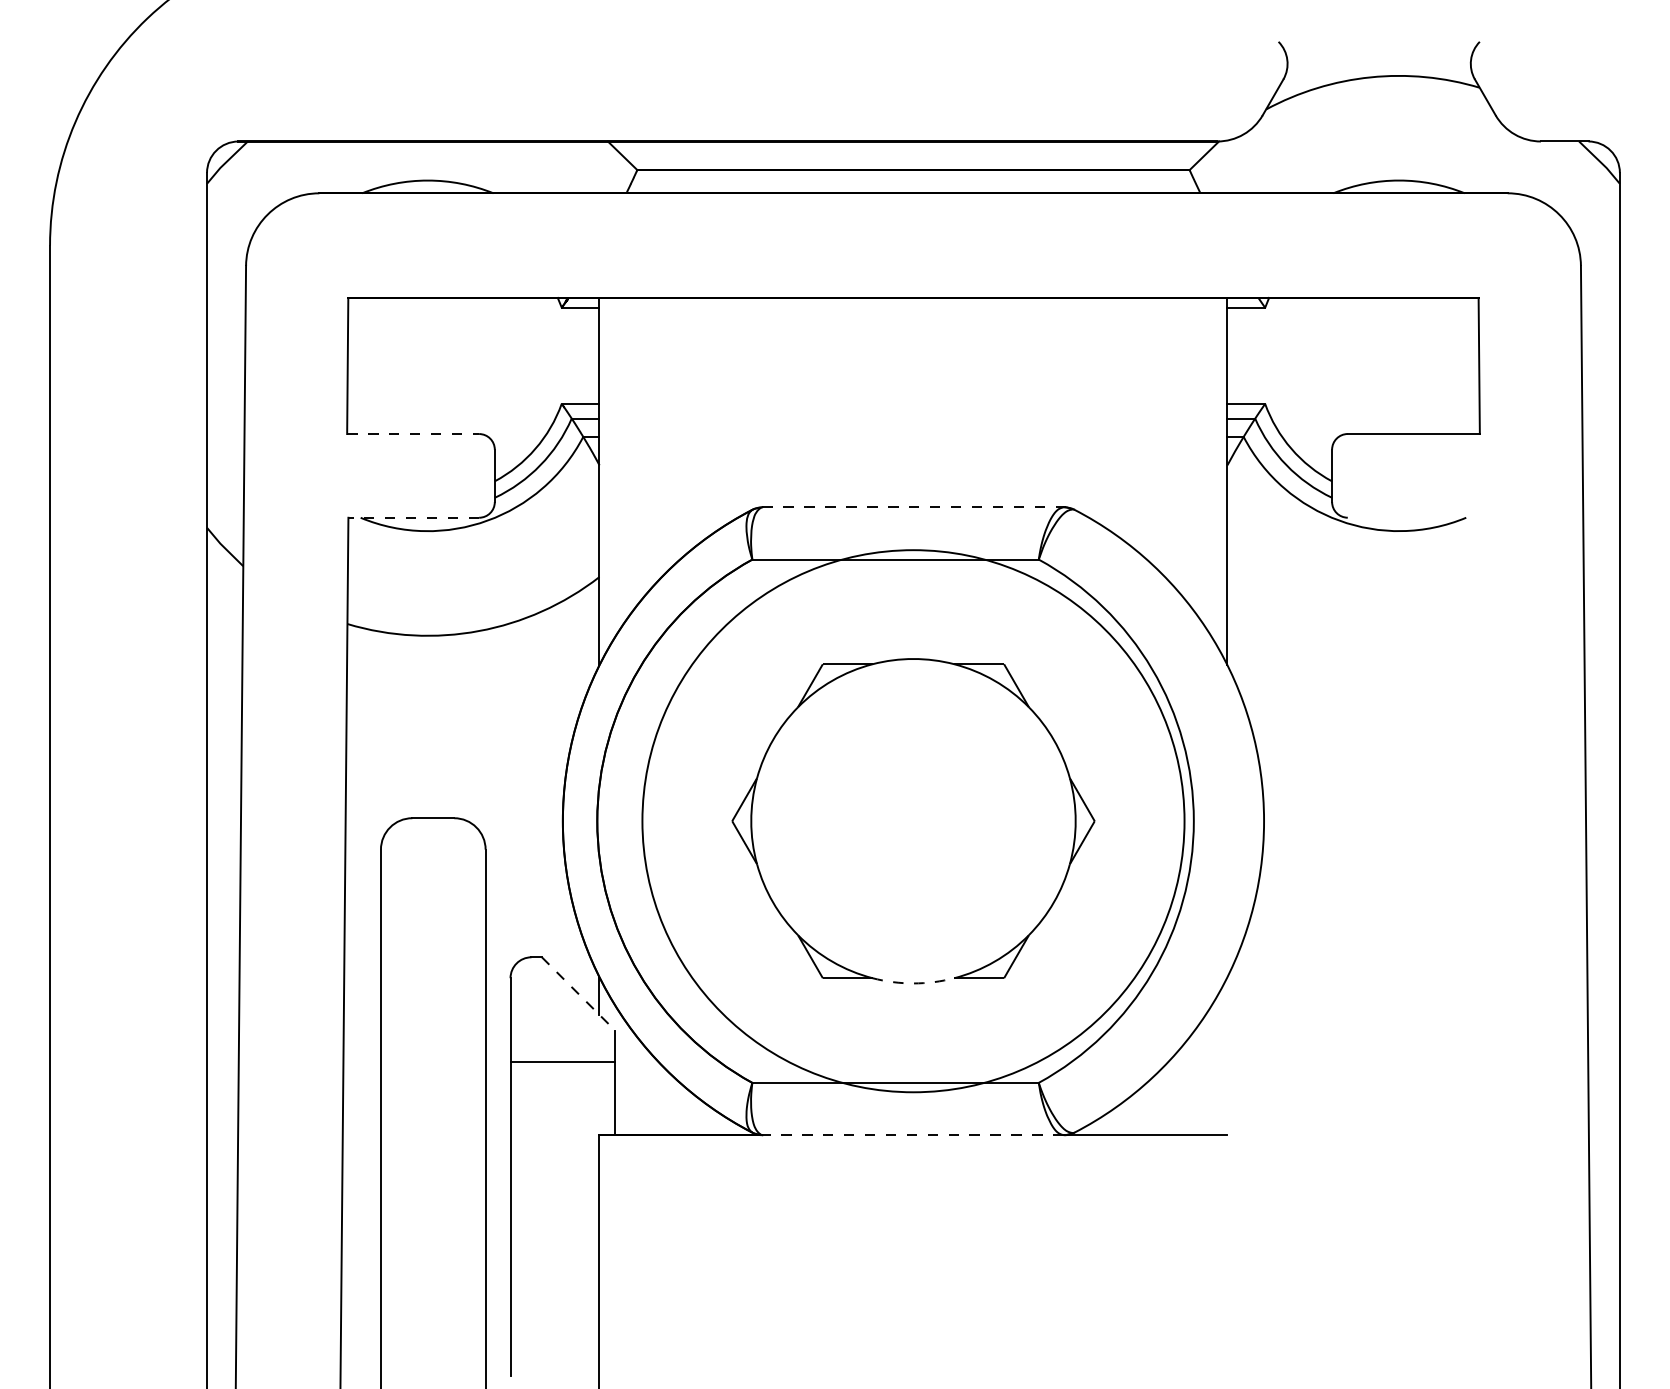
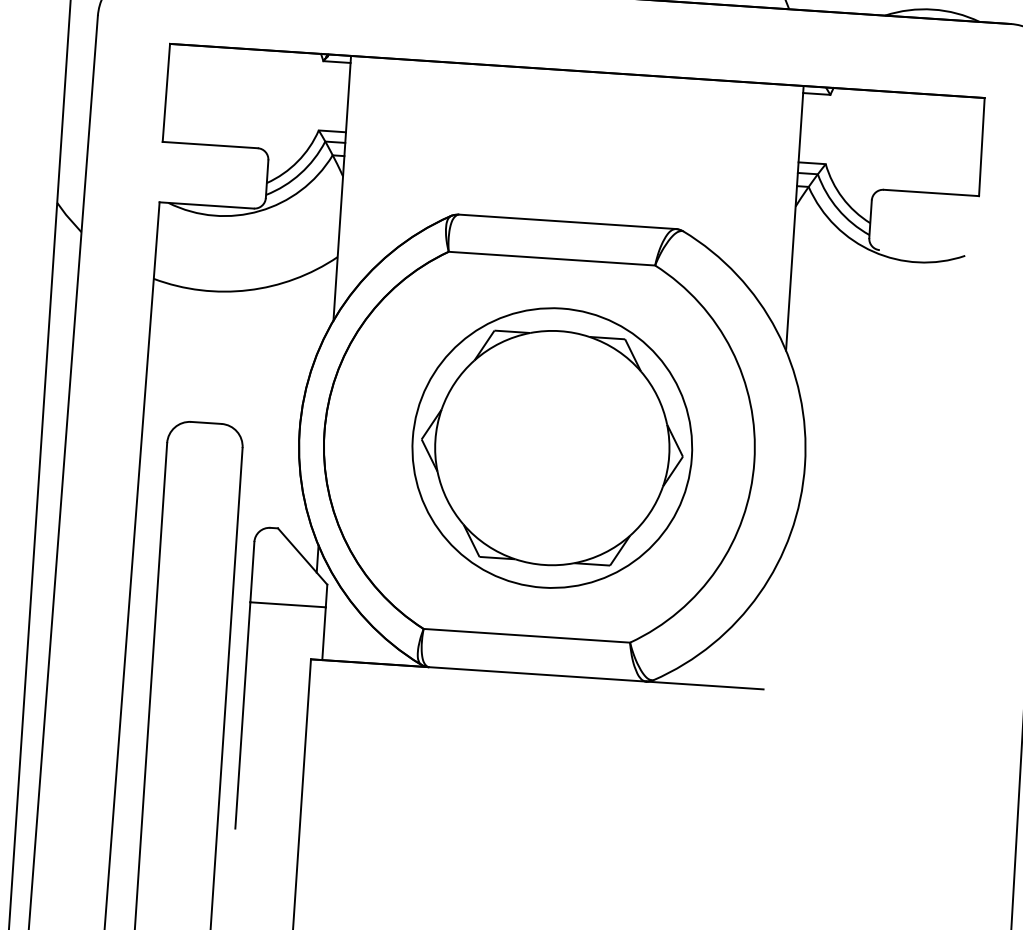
line: (413, 434) -> (210, 145), dashed -> solid
line: (913, 507) -> (567, 221), dashed -> solid
line: (413, 517) -> (206, 205), dashed -> solid
circle: (913, 820) -> (552, 447), size x0.71
arc: (913, 983) -> (544, 565), dashed -> solid
line: (578, 993) -> (302, 556), dashed -> solid
line: (913, 1135) -> (537, 674), dashed -> solid

